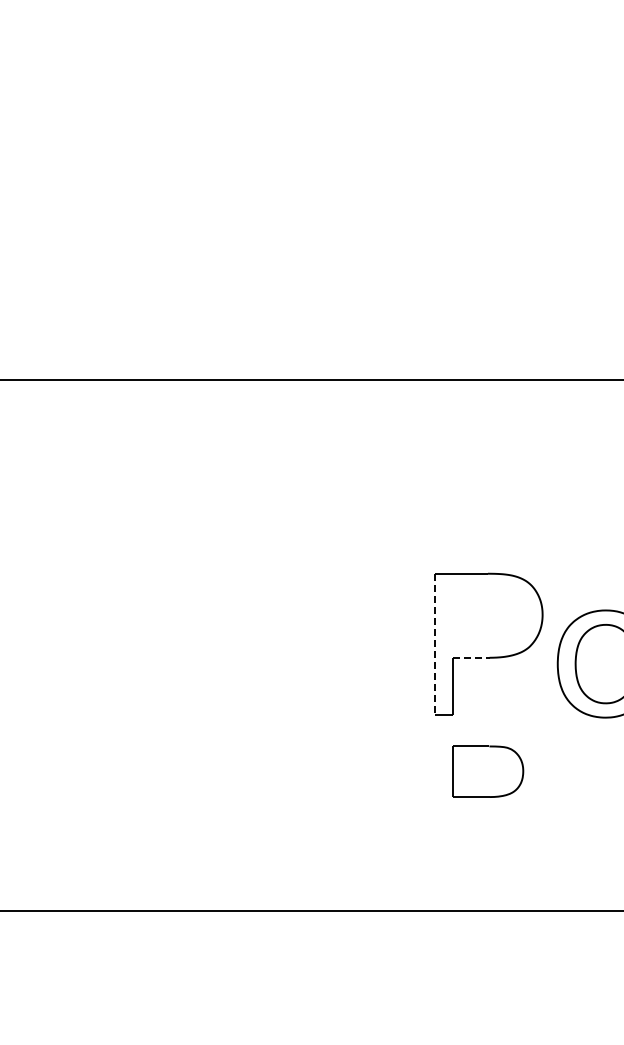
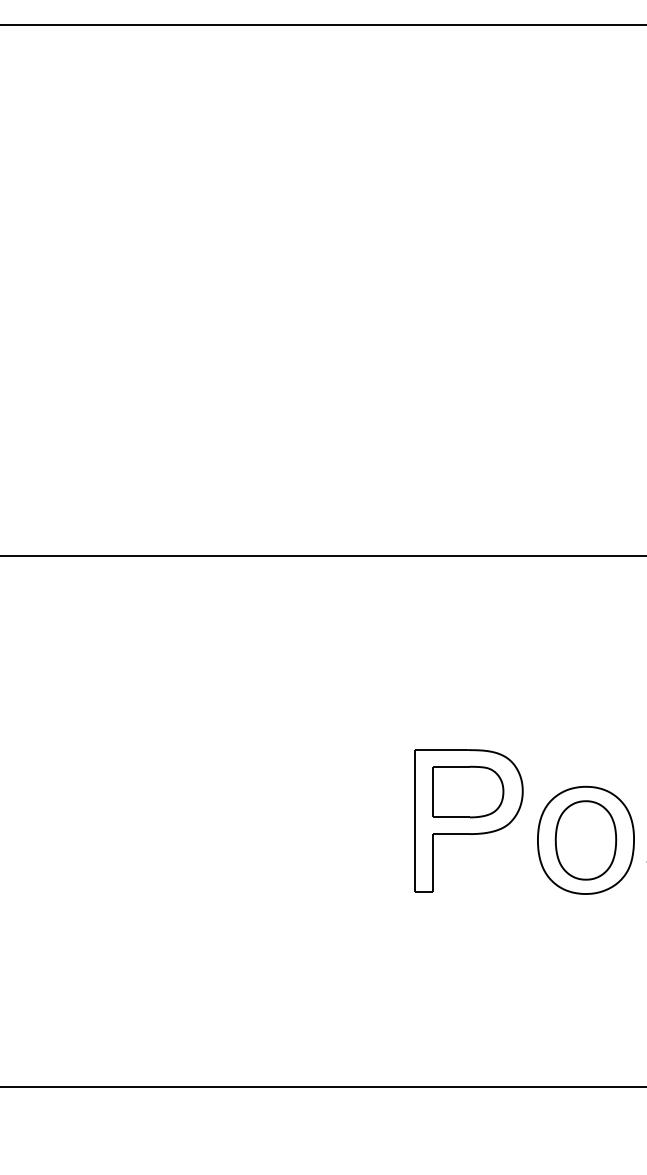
line: (434, 644) -> (414, 820), dashed -> solid
line: (472, 658) -> (452, 834), dashed -> solid
part: (488, 771) -> (468, 791), moved

